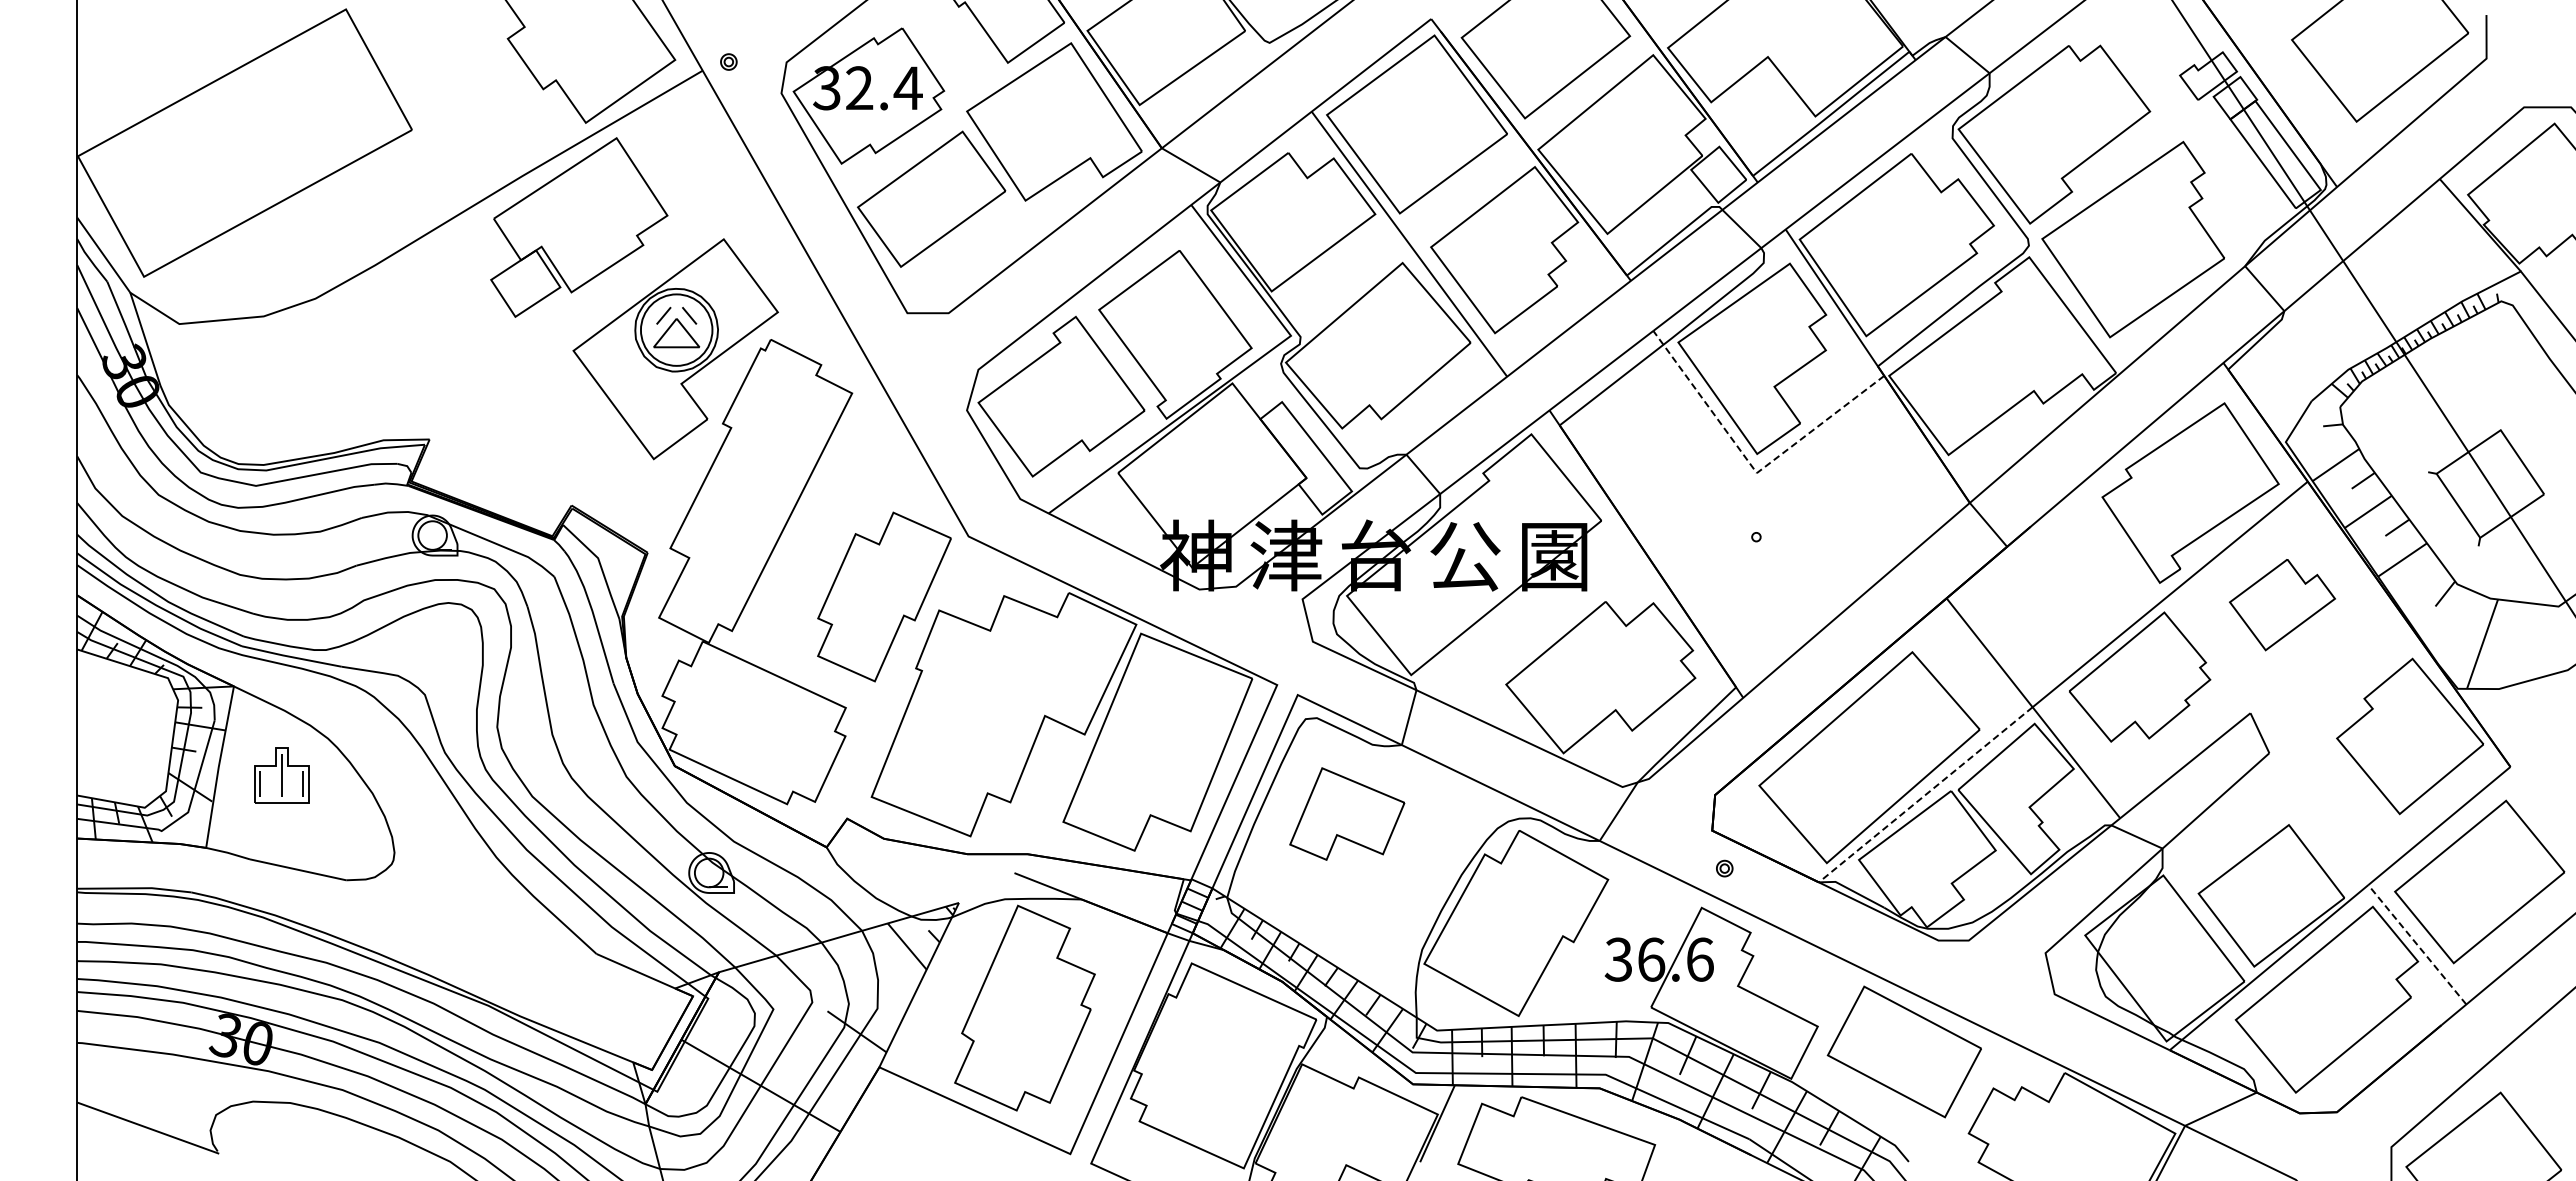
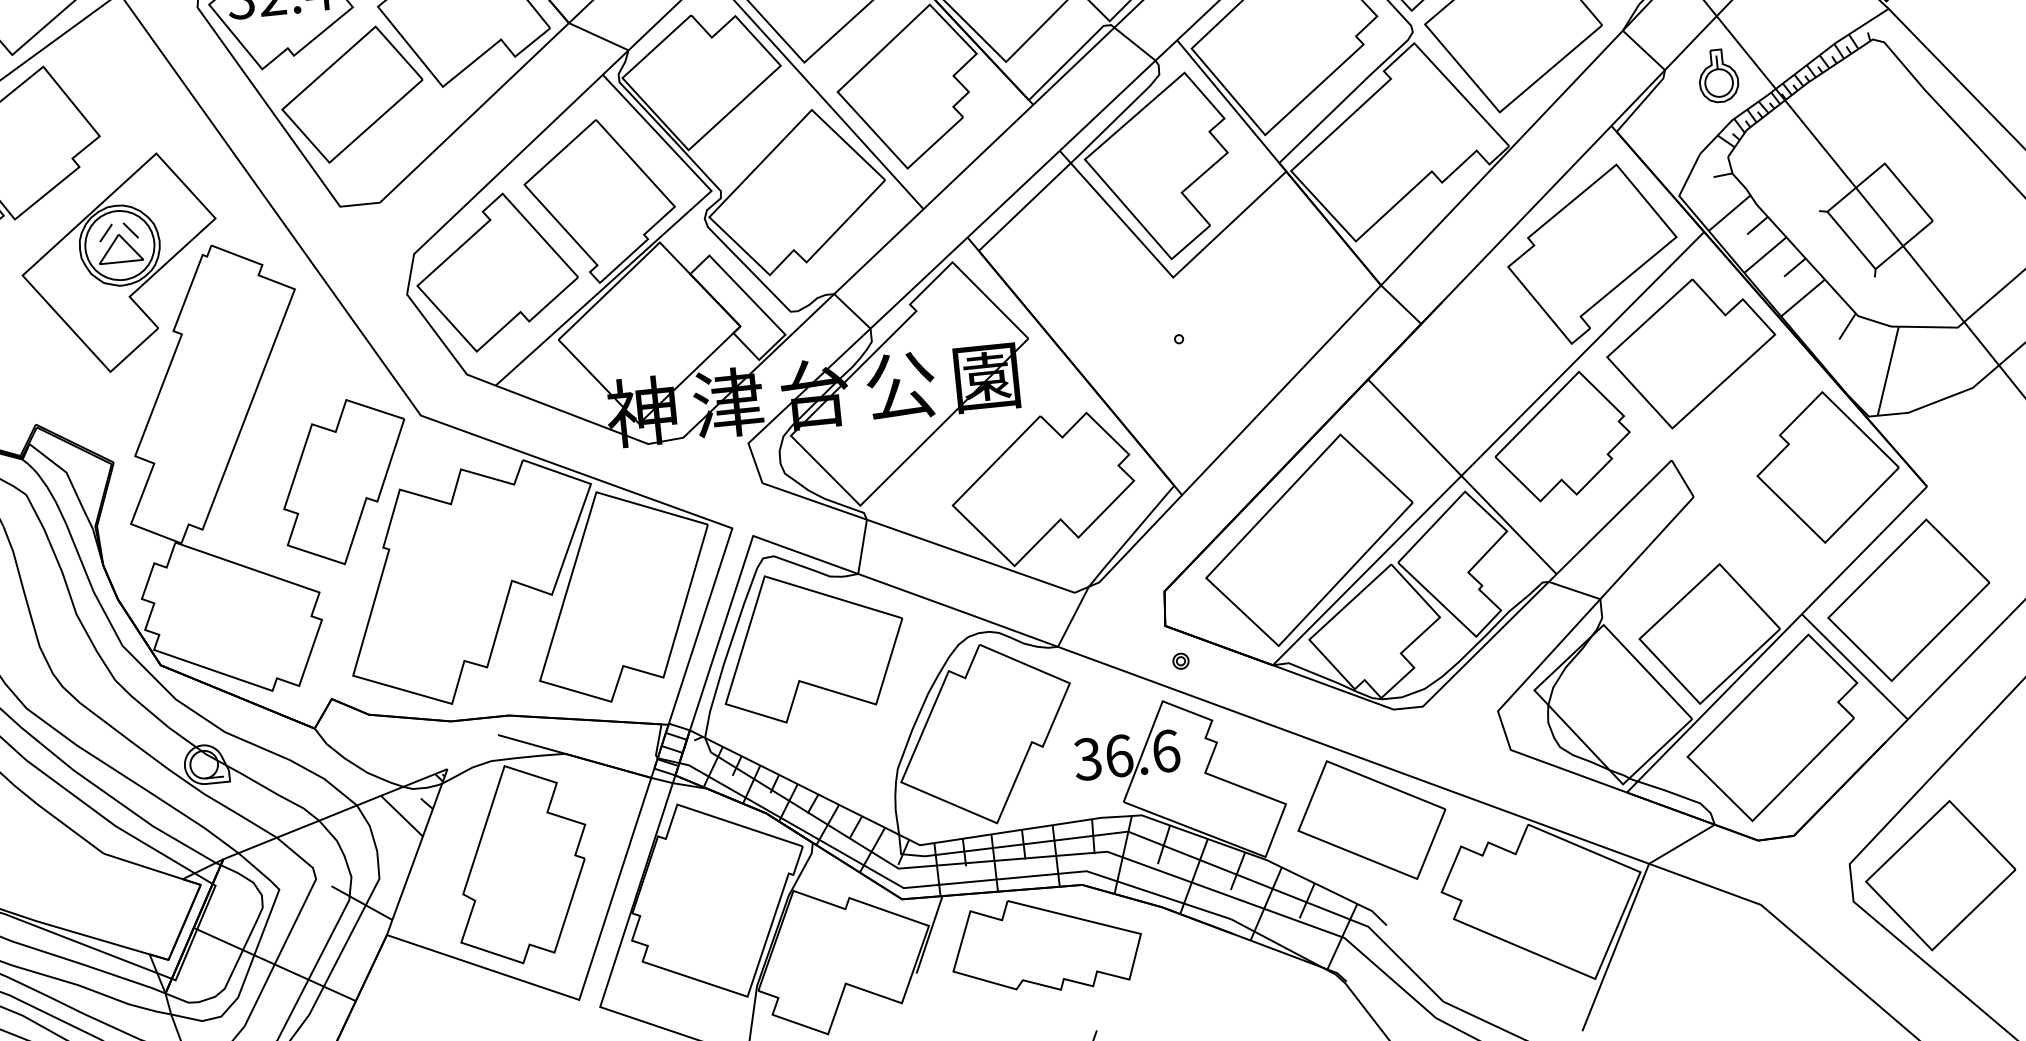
part: (2338, 322) -> (1718, 75), added
line: (1752, 467) -> (1168, 272), dashed -> solid
part: (2282, 604) -> (1691, 352), size x1.67
line: (1925, 795) -> (1367, 571), dashed -> solid
part: (1347, 813) -> (812, 645), size x1.67
line: (2417, 944) -> (1855, 666), dashed -> solid

